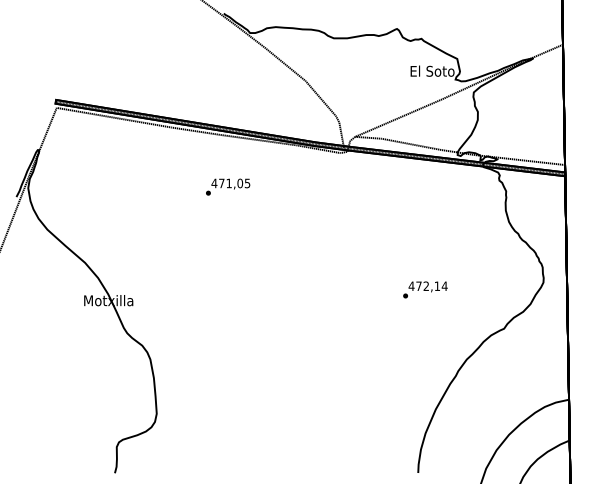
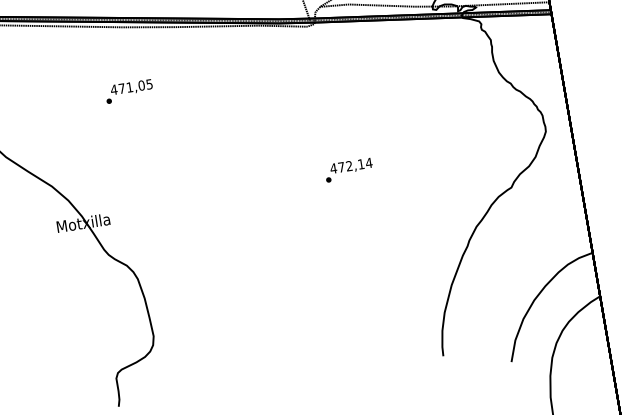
text: (228, 186) -> (129, 90), moved
text: (425, 289) -> (349, 169), moved

